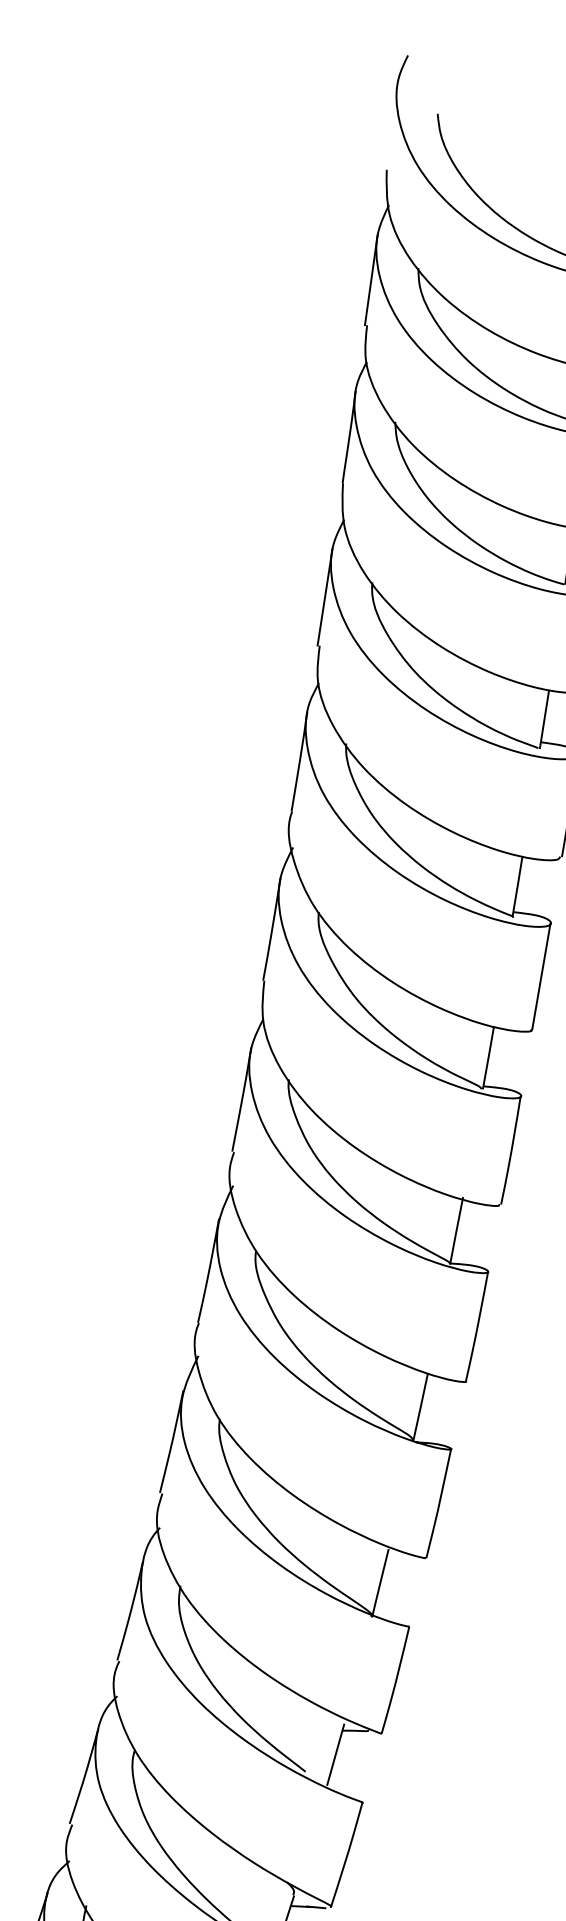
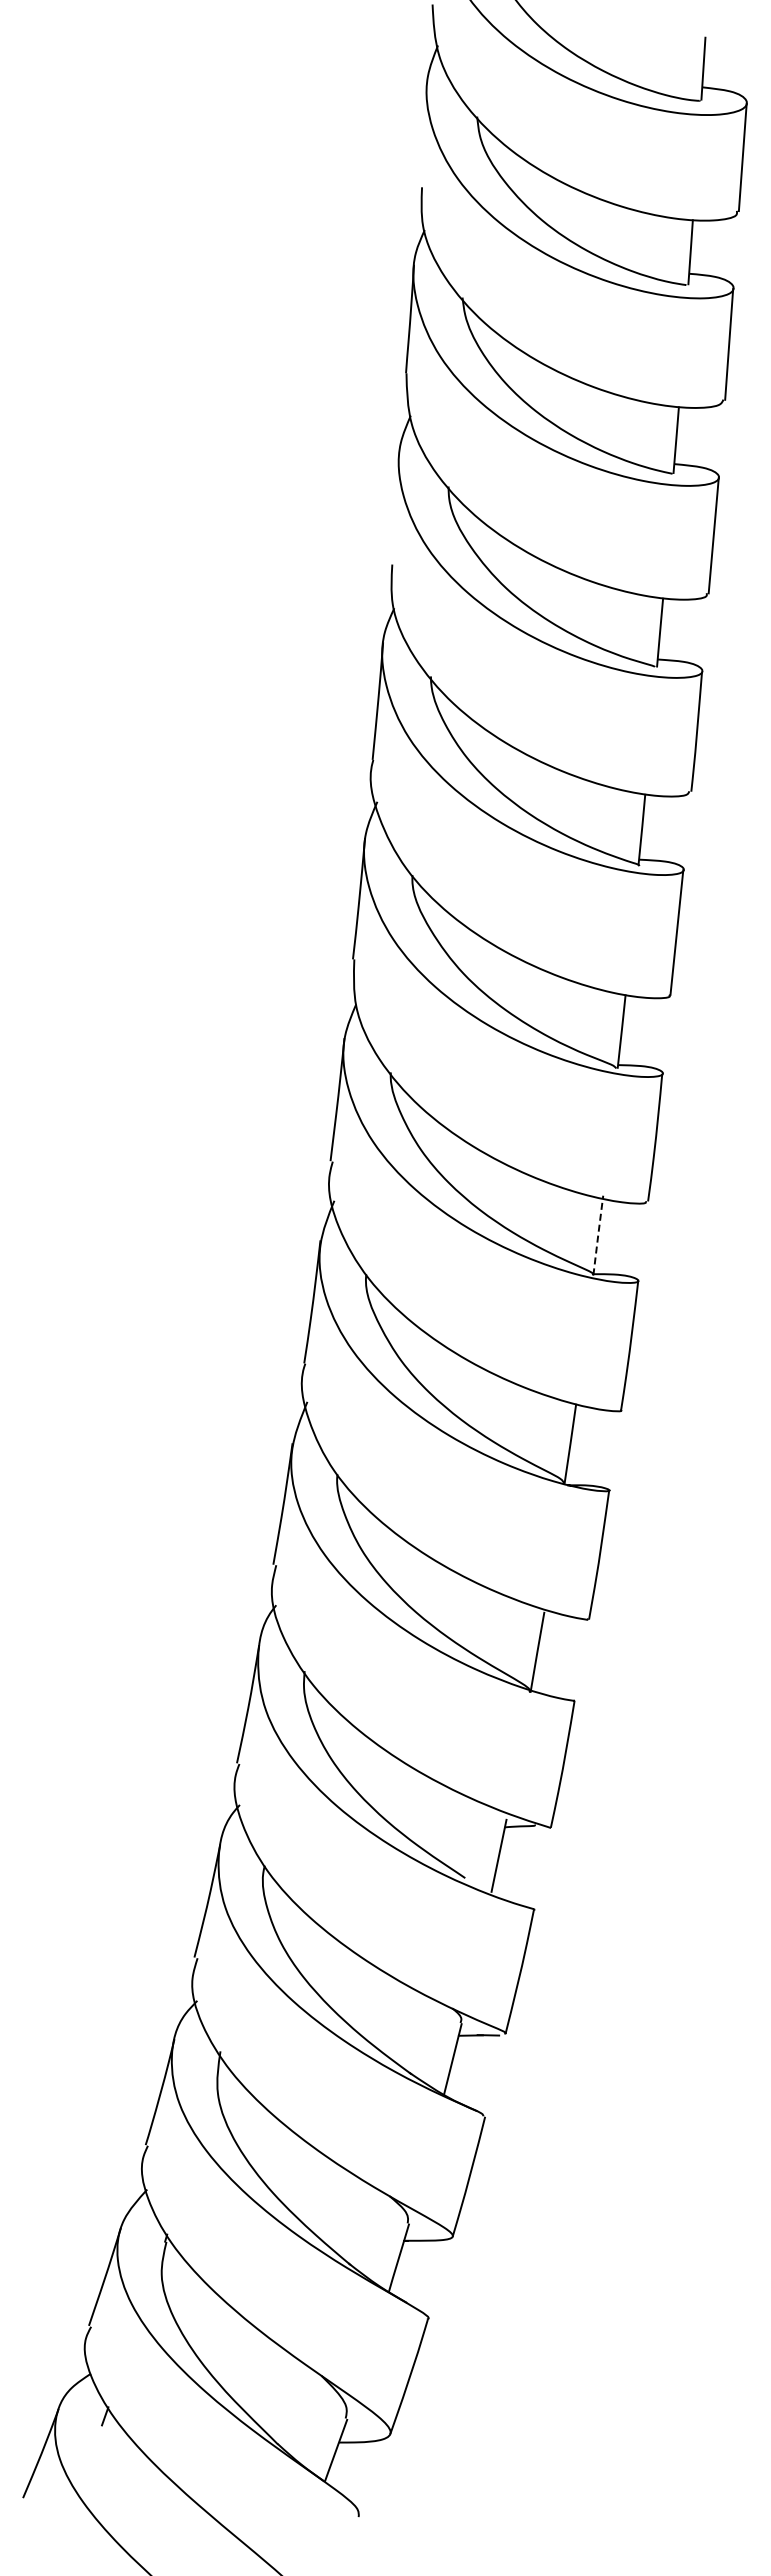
line: (371, 280) -> (423, 134), removed
line: (324, 597) -> (394, 507), removed
line: (456, 1230) -> (598, 1235), solid -> dashed

